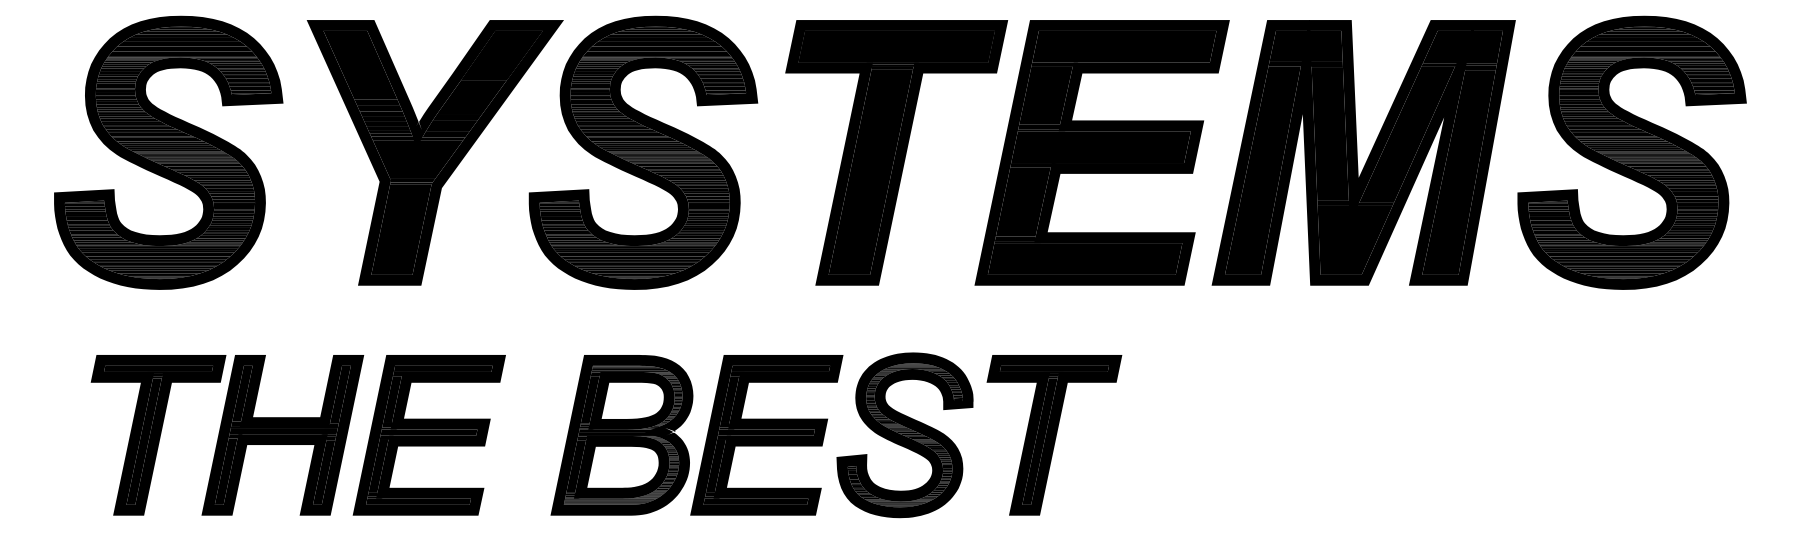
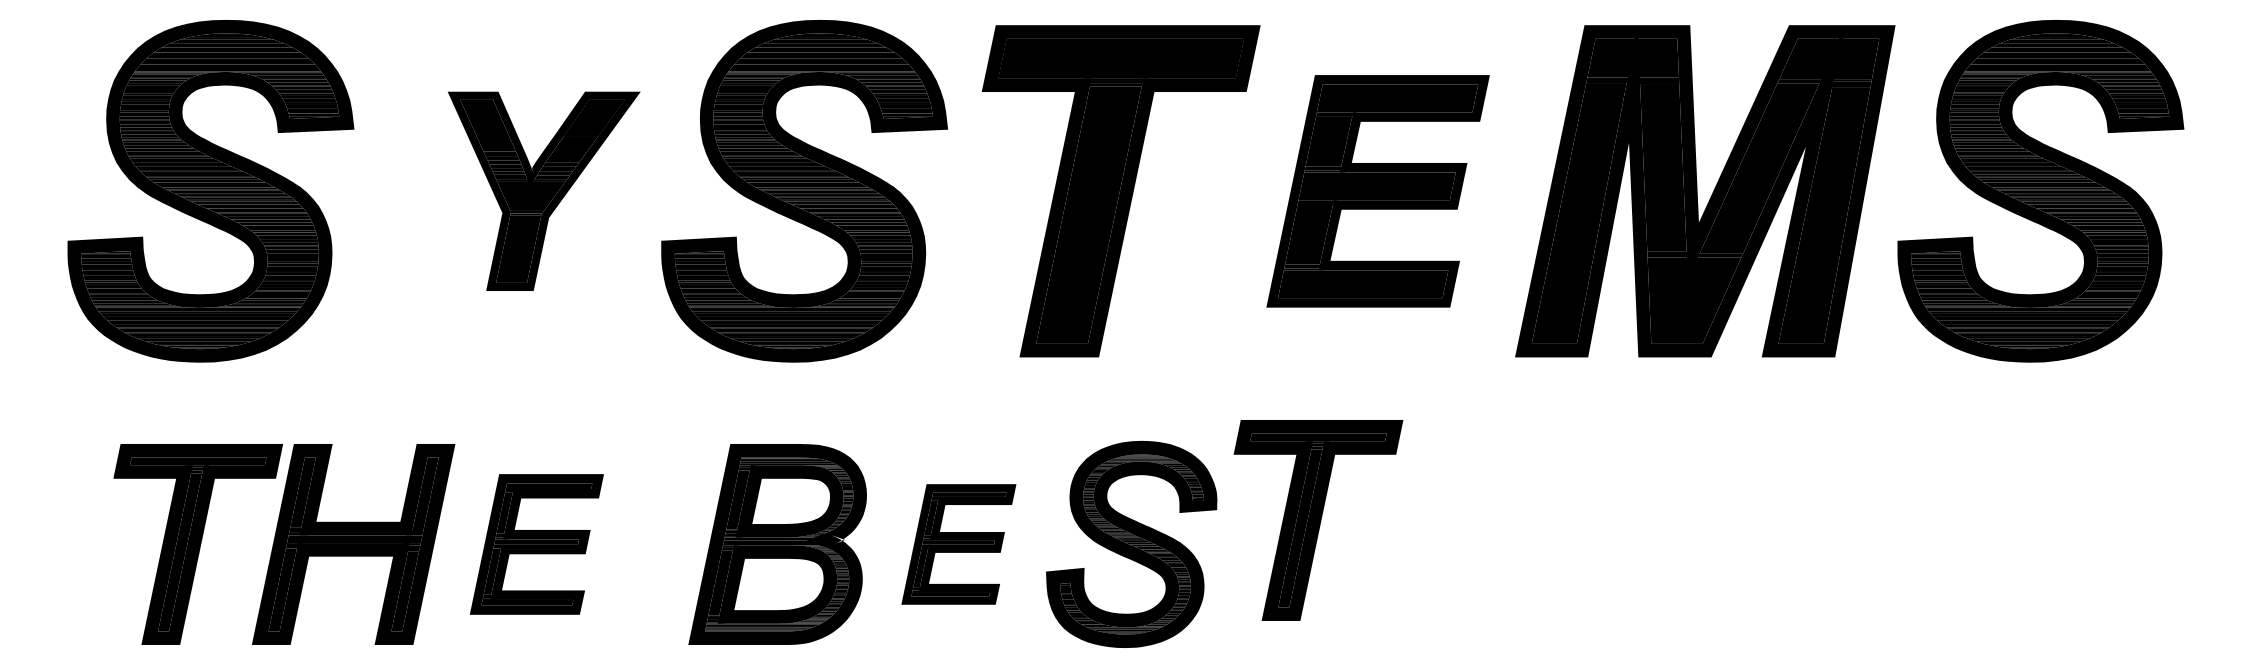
part: (434, 153) -> (543, 191), size x0.6
part: (1101, 153) -> (1377, 191), size x0.7
part: (429, 435) -> (536, 544), size x0.7
part: (766, 435) -> (958, 544), size x0.6
part: (1054, 435) -> (1318, 520), moved

